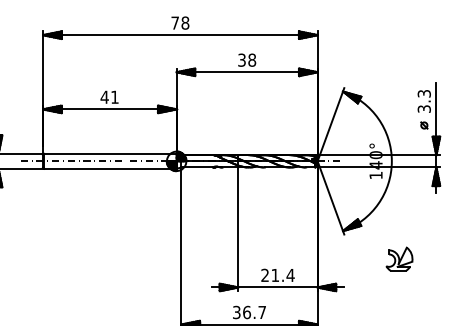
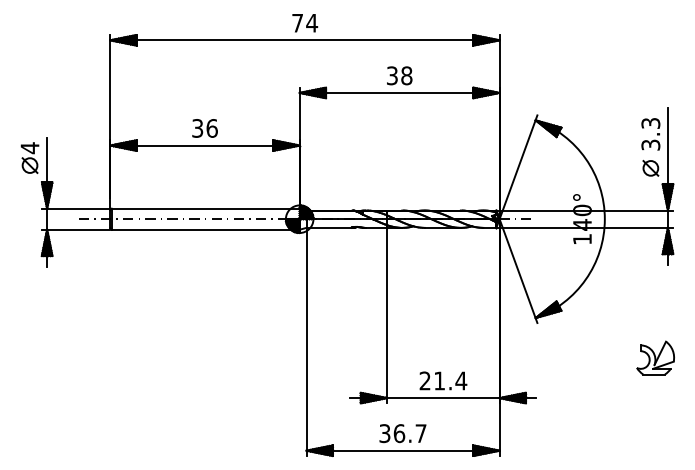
text: (185, 22) -> (312, 22), 78 -> 74
text: (109, 97) -> (204, 128), 41 -> 36
part: (424, 125) -> (650, 168), size x1.67
part: (399, 258) -> (655, 357), moved

